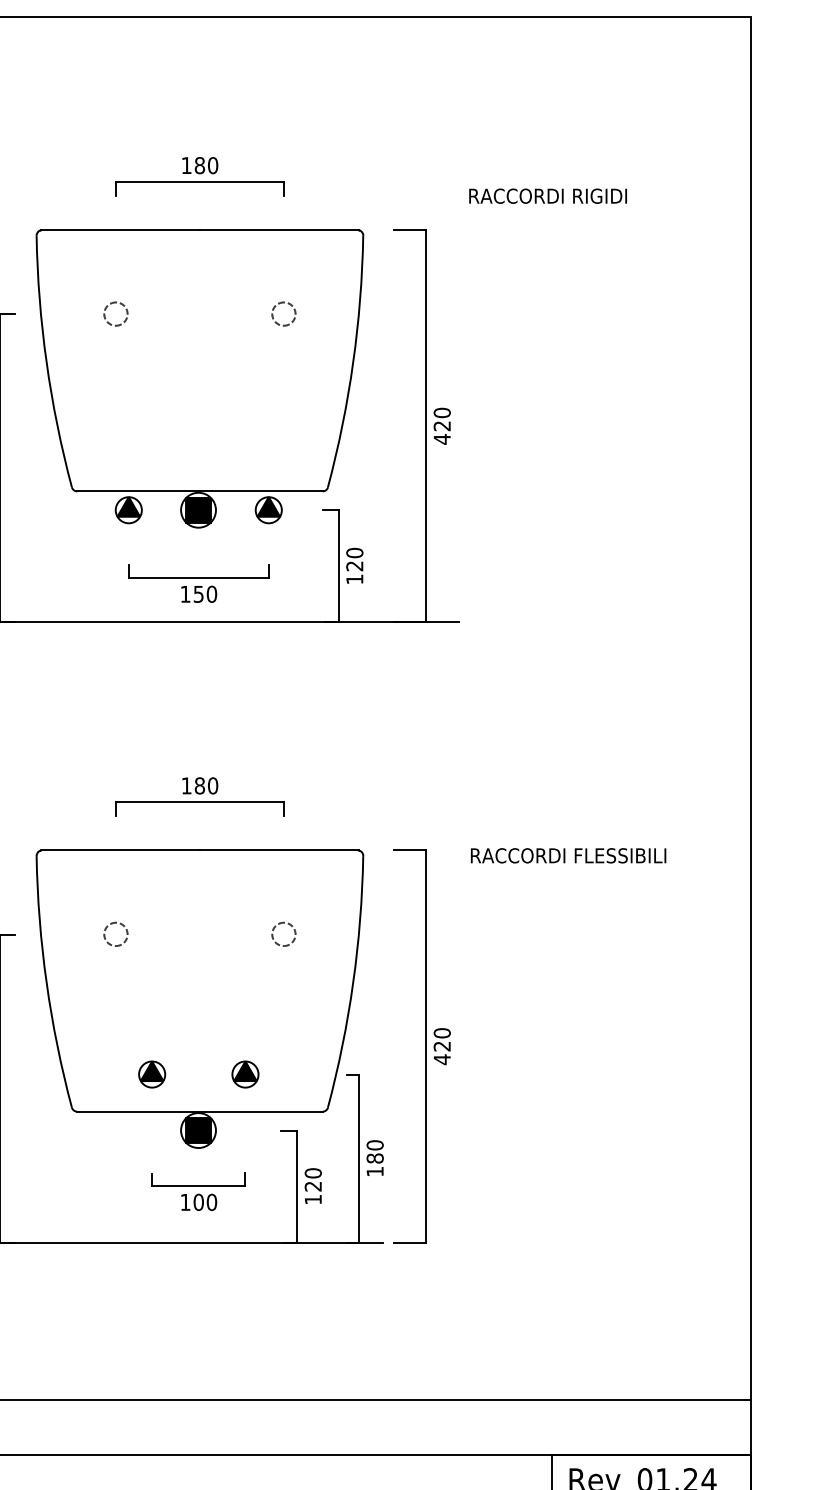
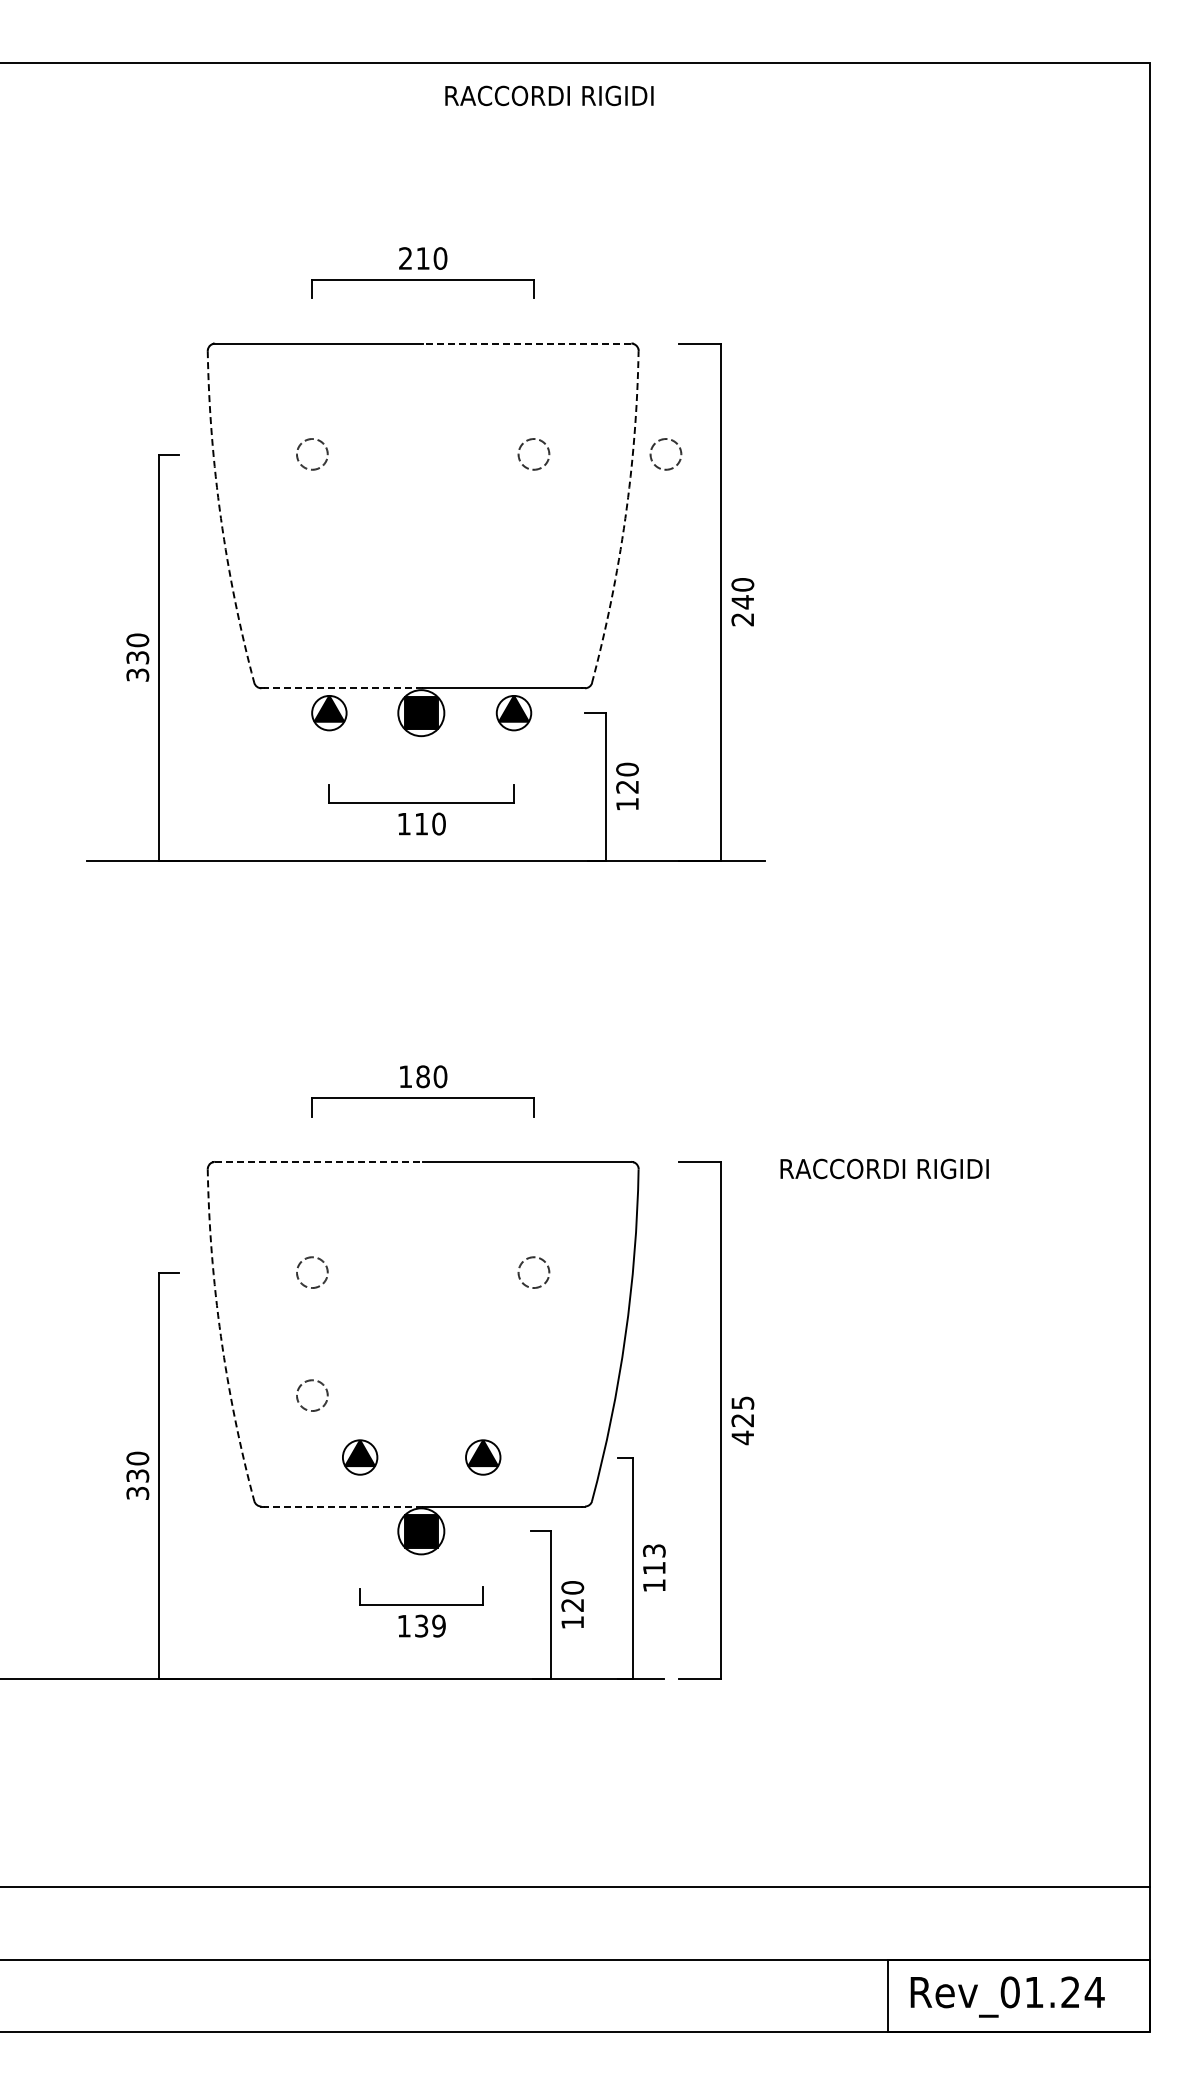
text: (193, 165) -> (414, 258), 180 -> 210
text: (548, 195) -> (549, 95), moved
line: (278, 230) -> (526, 343), solid -> dashed
part: (373, 317) -> (652, 458), added
arc: (46, 362) -> (220, 518), solid -> dashed
arc: (353, 362) -> (625, 518), solid -> dashed
text: (442, 432) -> (742, 610), 420 -> 240
line: (139, 491) -> (343, 688), solid -> dashed
text: (198, 594) -> (421, 824), 150 -> 110
line: (121, 850) -> (319, 1161), solid -> dashed
text: (621, 855) -> (979, 1168), RACCORDI FLESSIBILI -> RACCORDI RIGIDI
arc: (46, 982) -> (220, 1336), solid -> dashed
part: (121, 1018) -> (319, 1383), added
text: (442, 1032) -> (742, 1402), 420 -> 425
line: (139, 1111) -> (343, 1506), solid -> dashed
text: (374, 1151) -> (653, 1559), 180 -> 113
text: (204, 1201) -> (429, 1625), 100 -> 139

